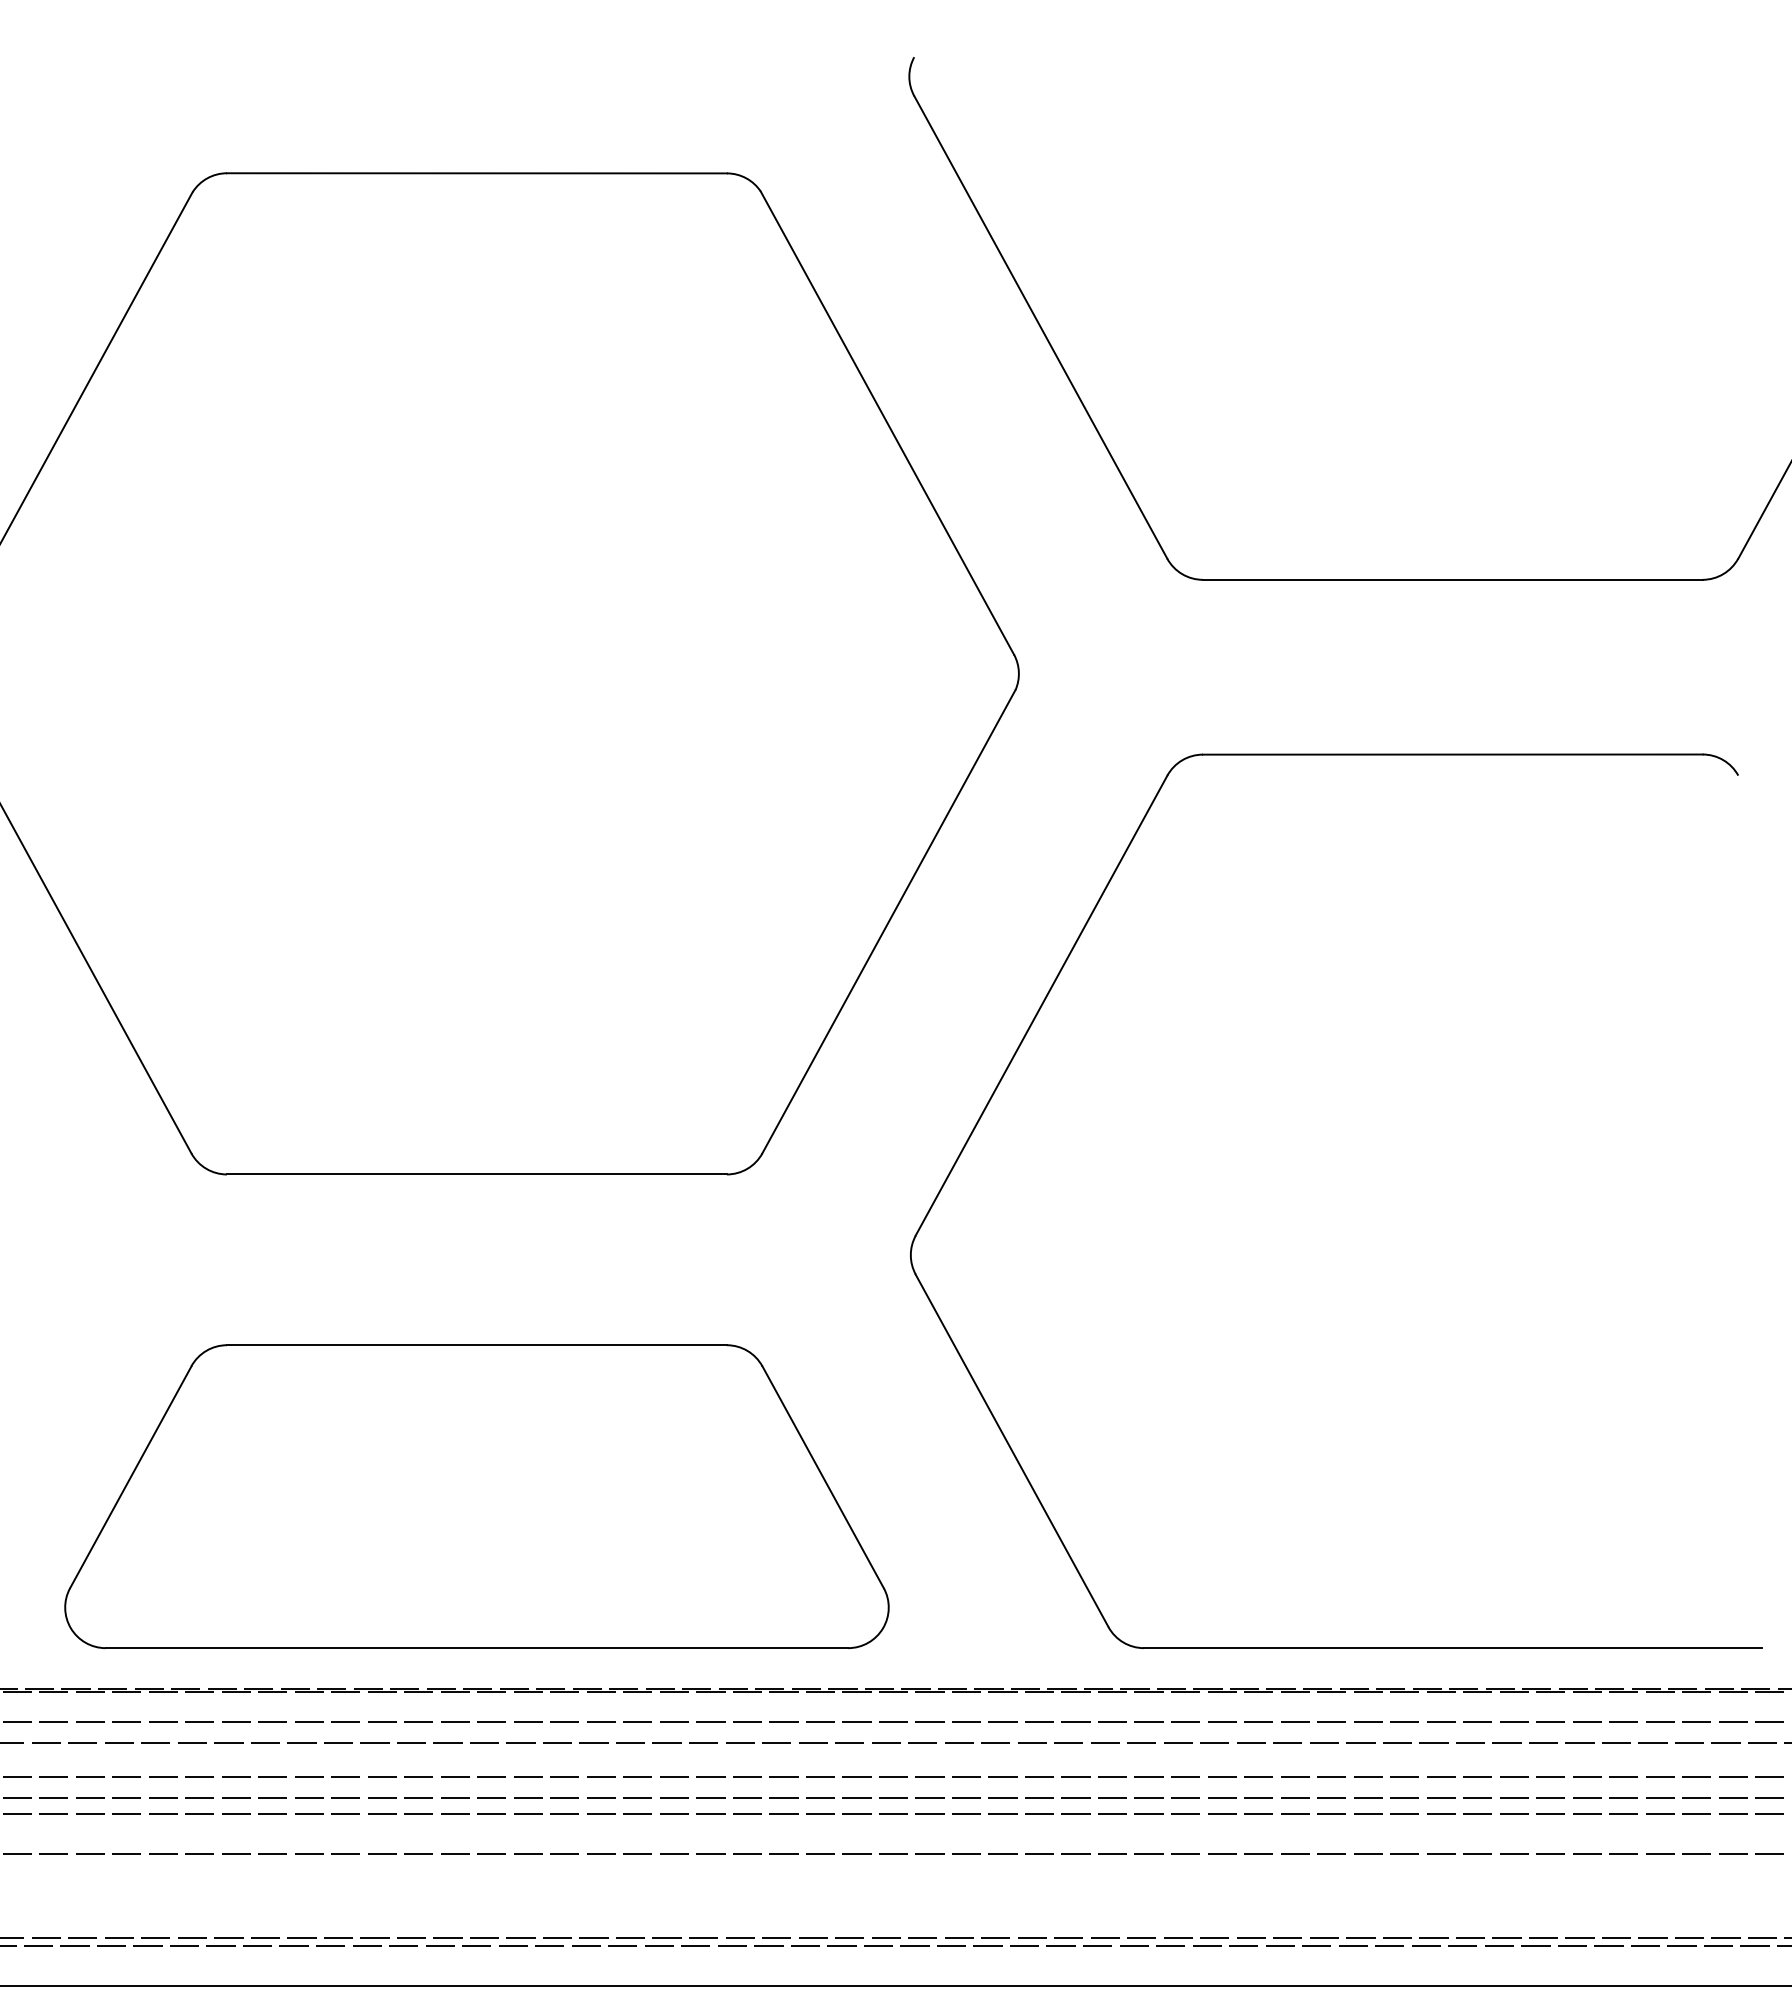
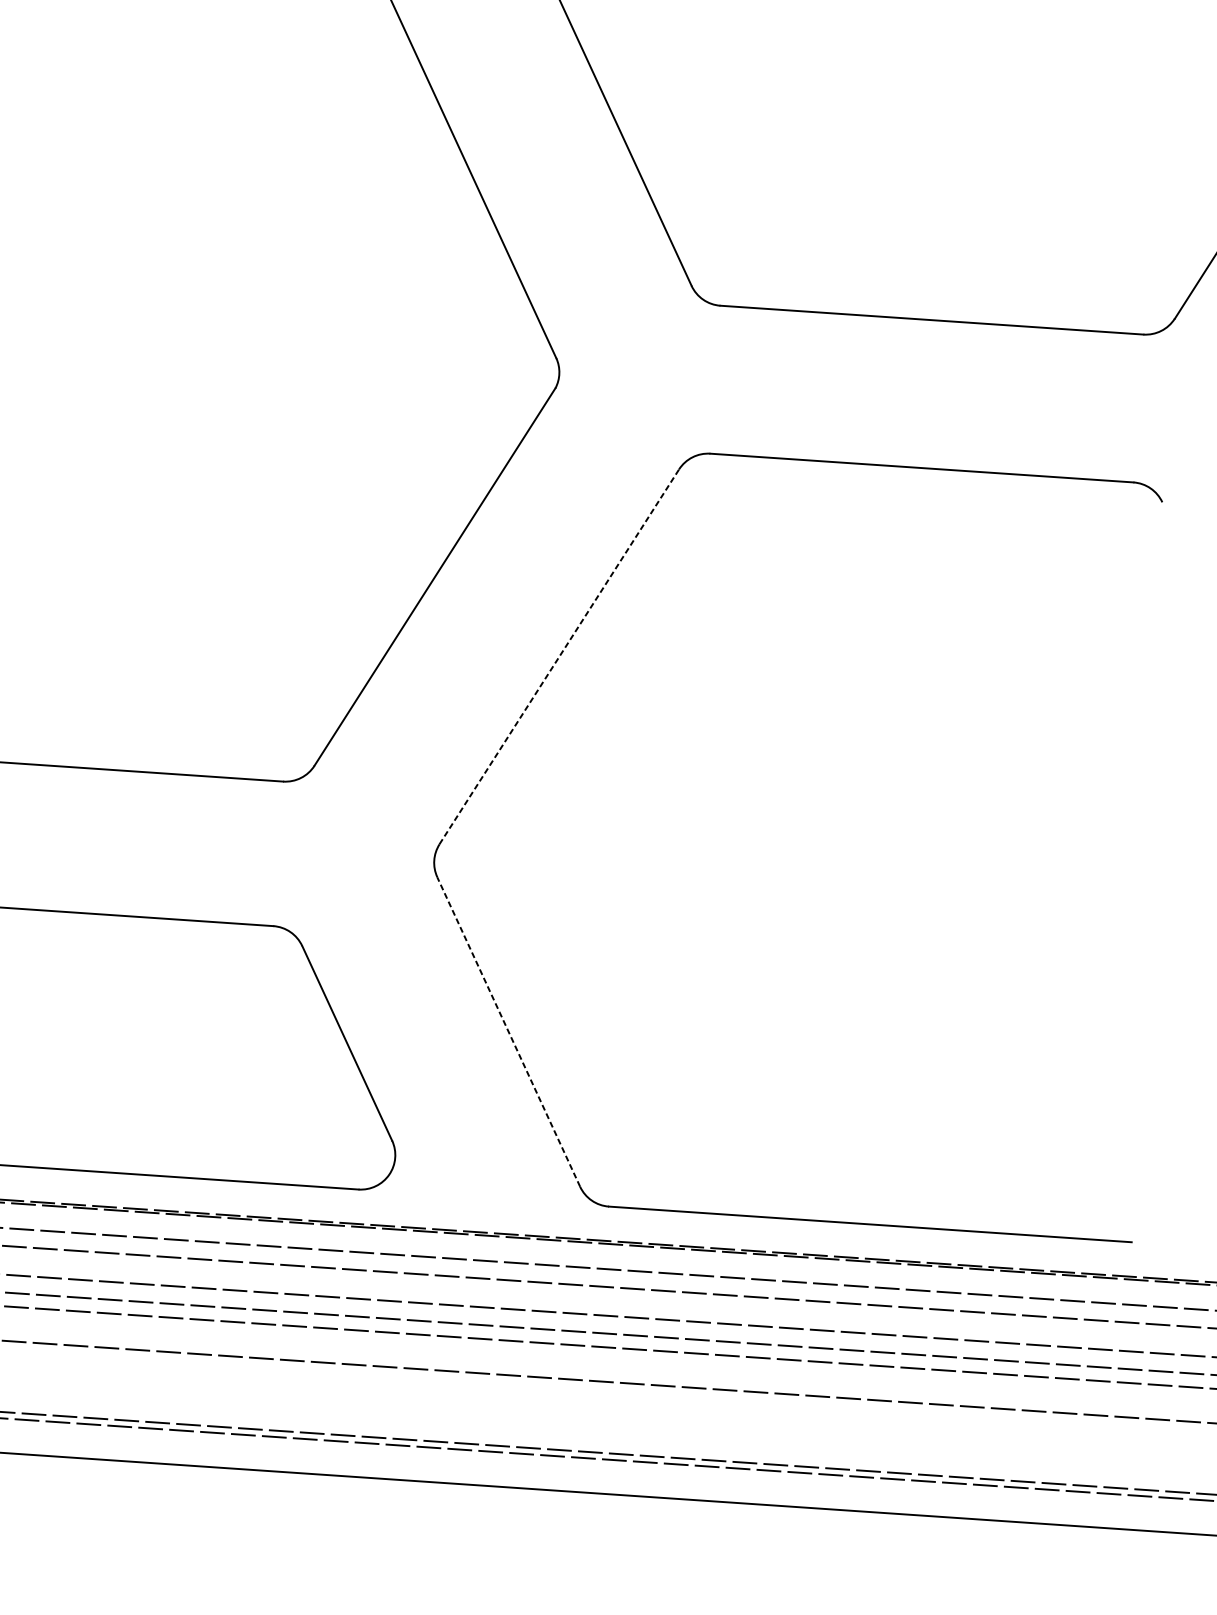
line: (1041, 1005) -> (559, 656), solid -> dashed
line: (1012, 1450) -> (509, 1031), solid -> dashed

